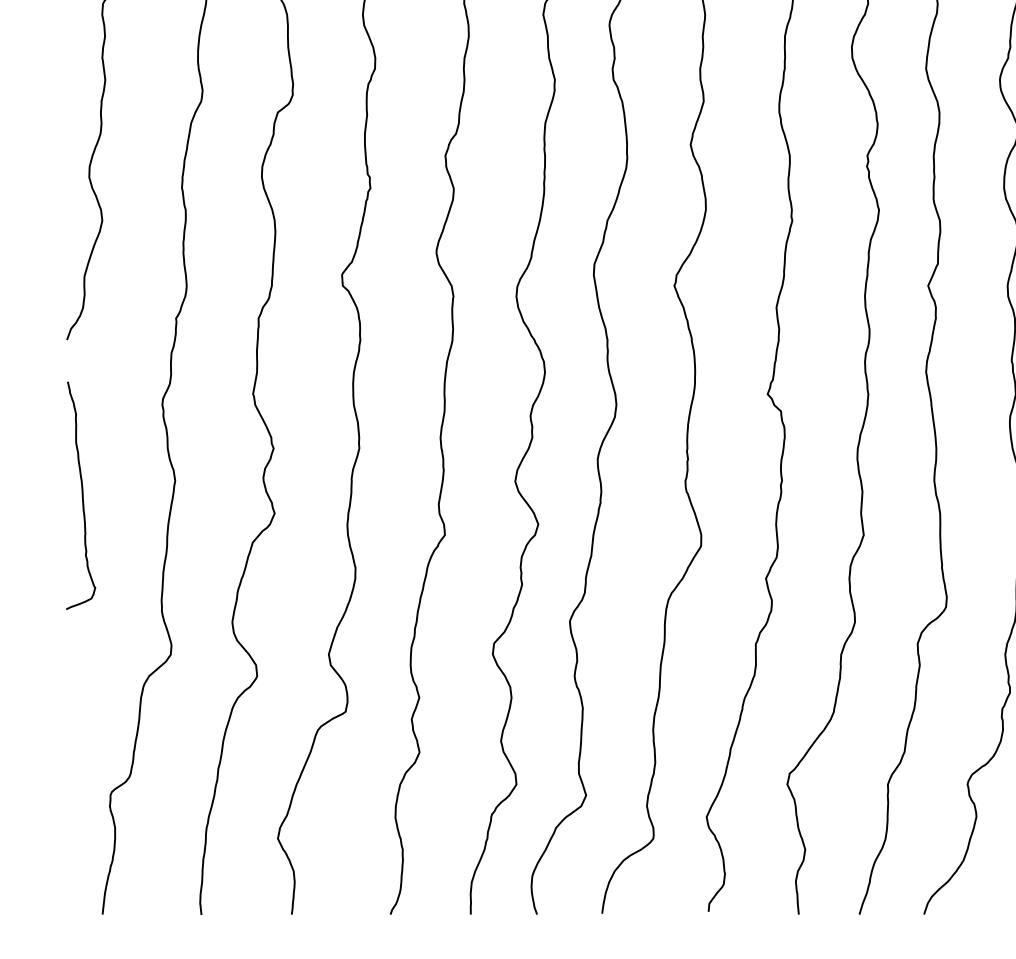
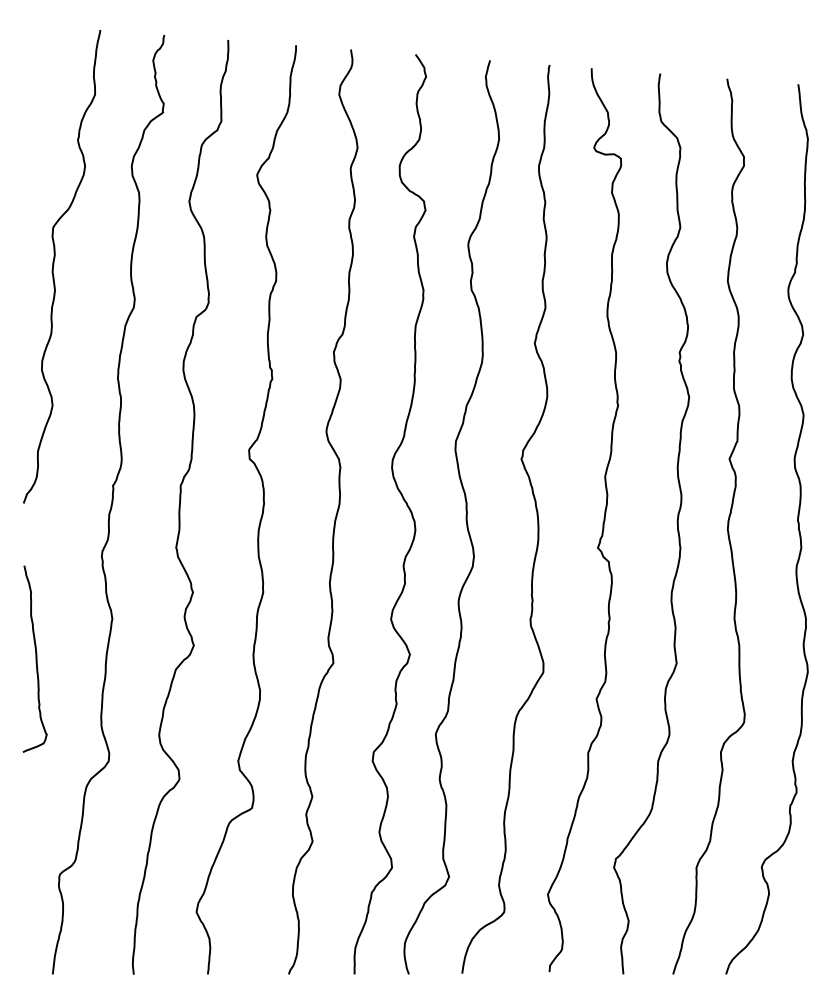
curve: (81, 495) -> (35, 658), moved

